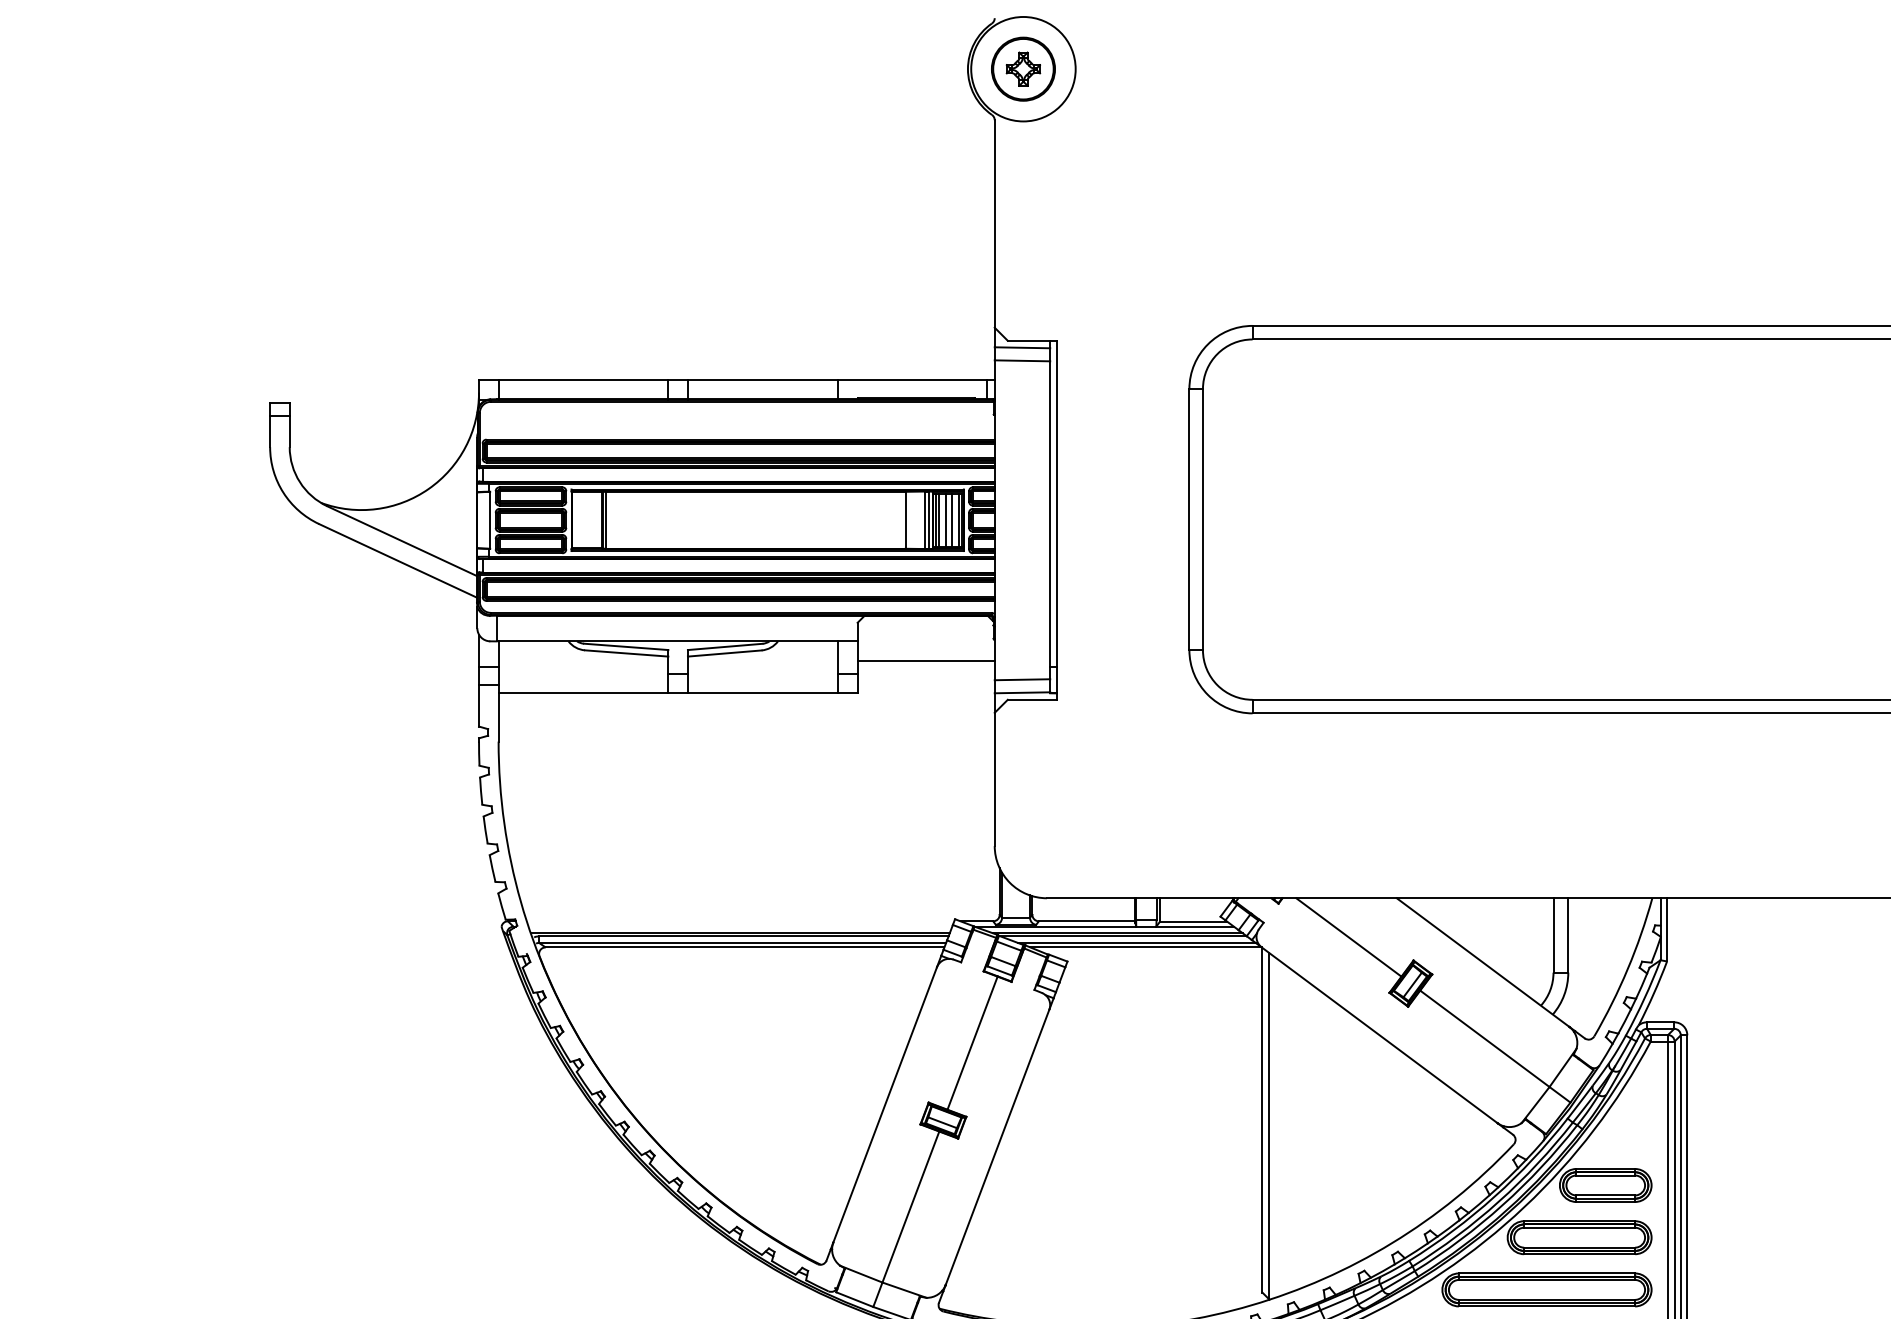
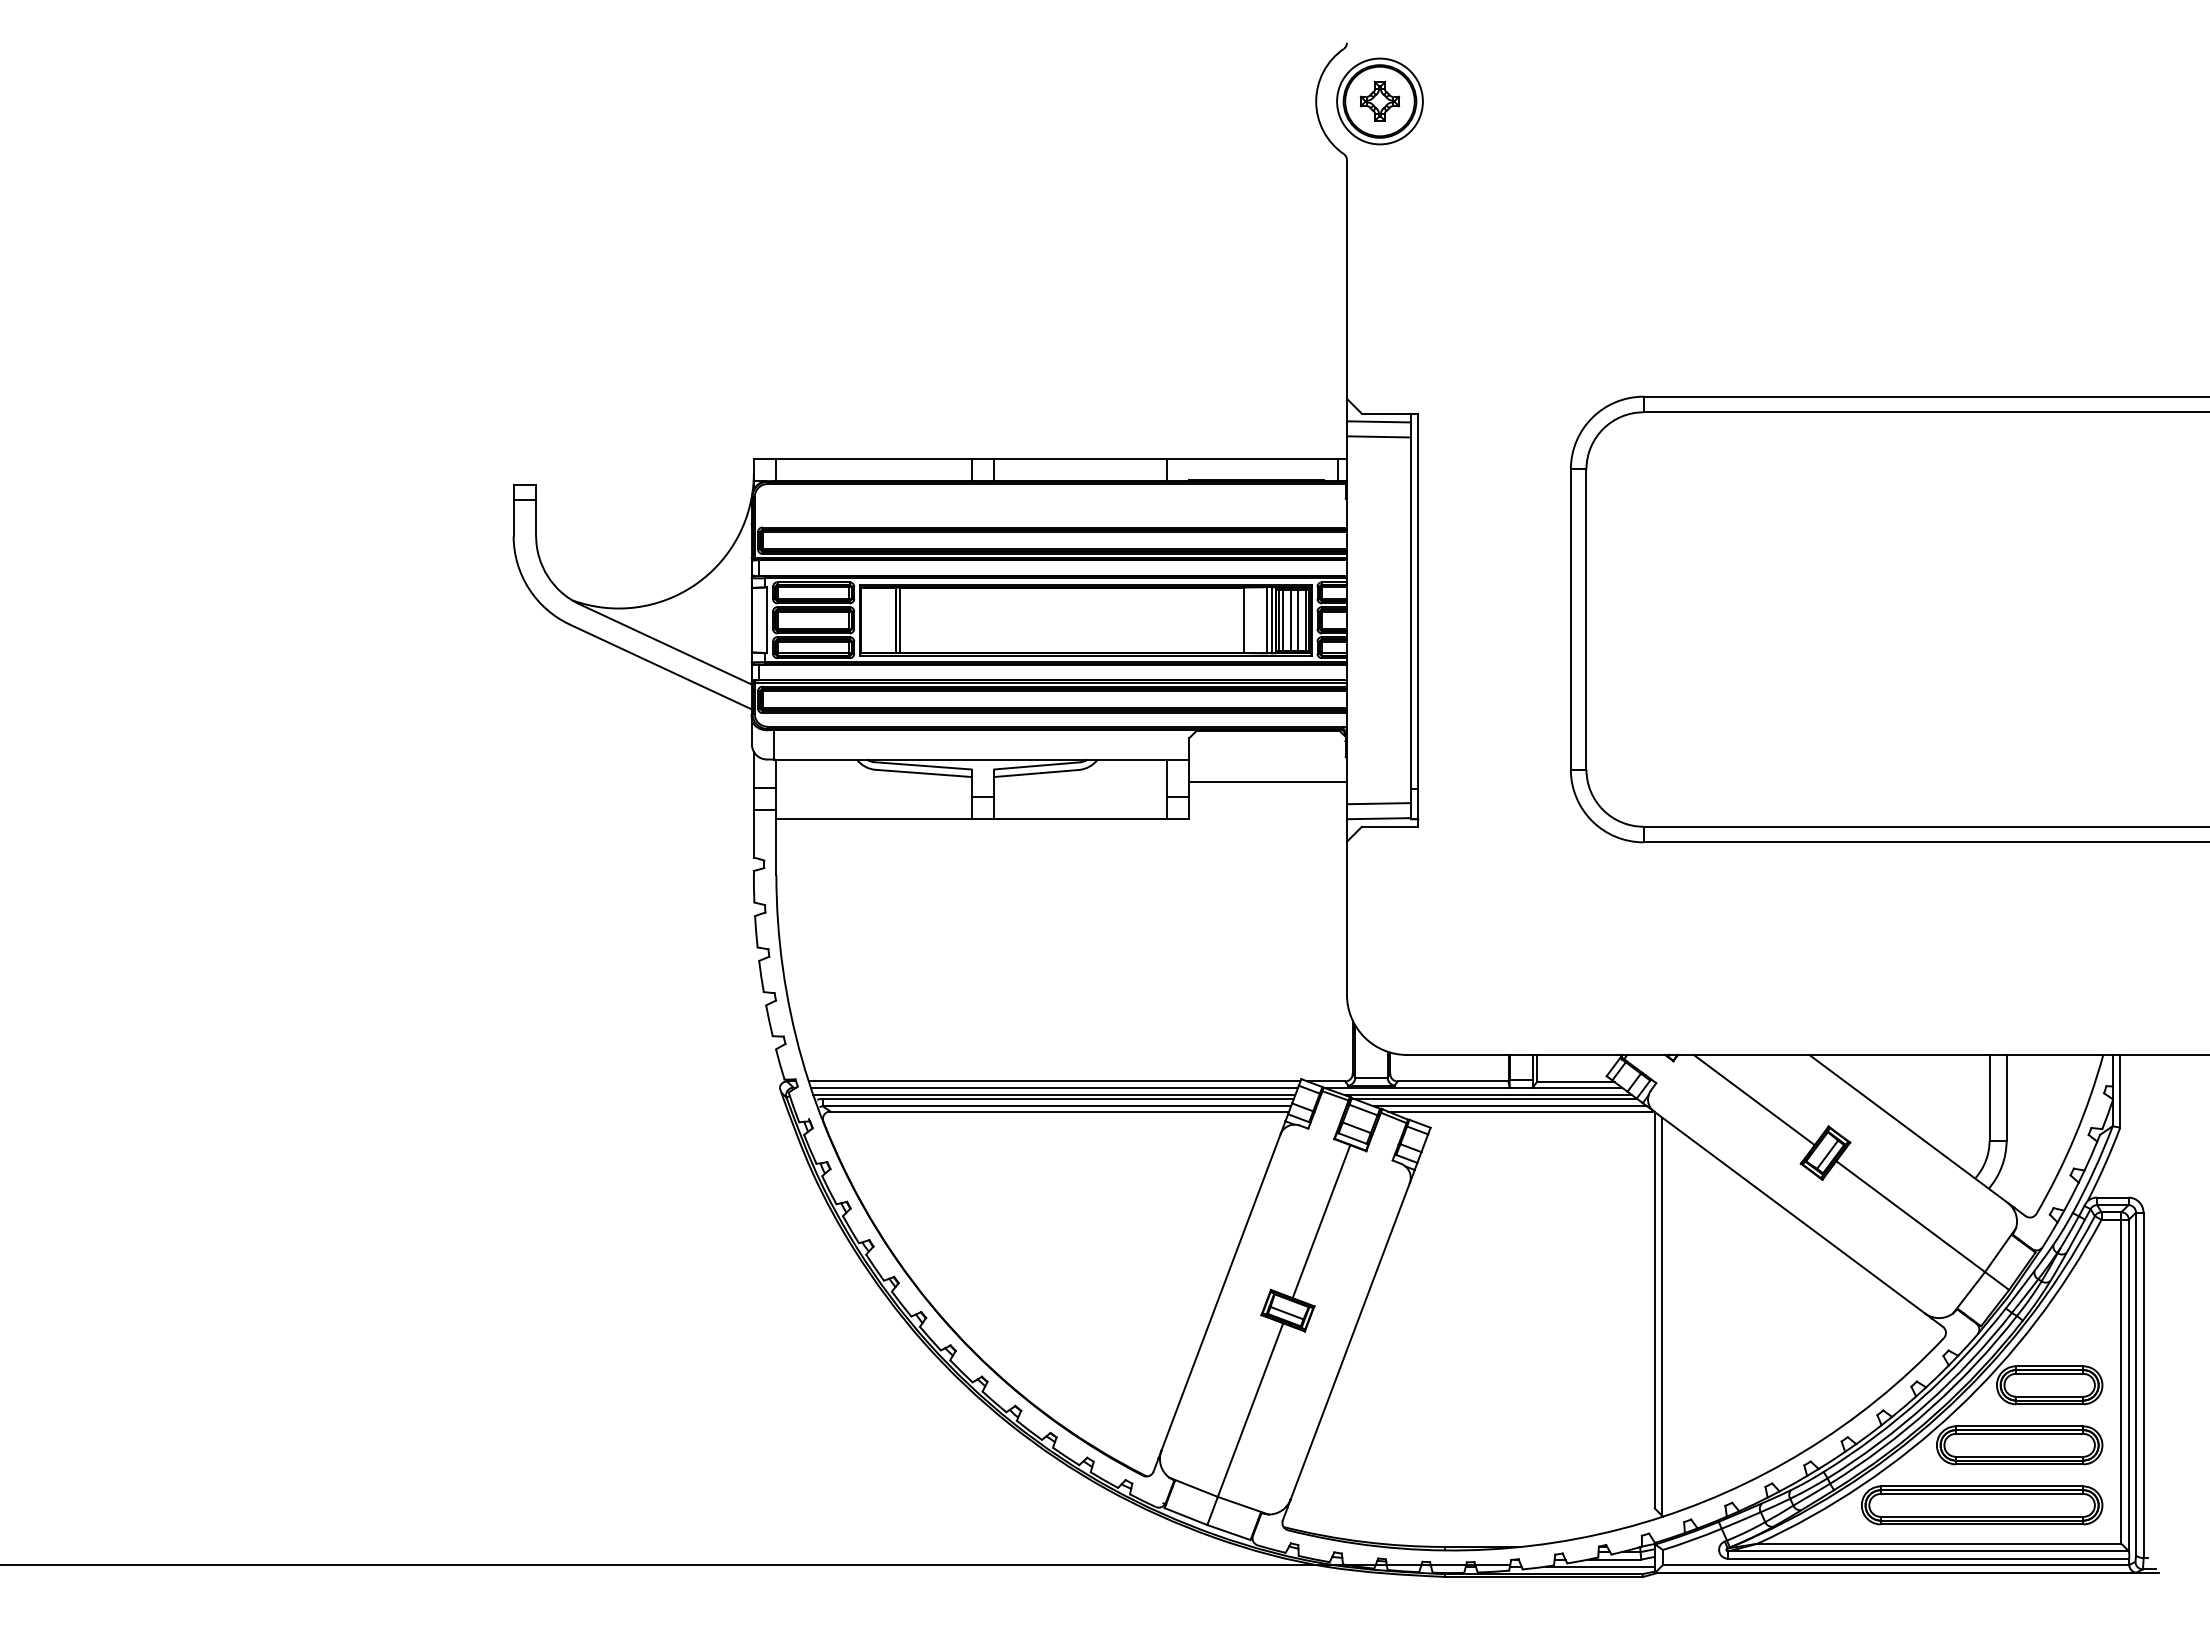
circle: (1023, 69) -> (1379, 101), size x0.71
line: (740, 921) -> (1054, 1081), added
line: (740, 926) -> (1054, 1087), added

